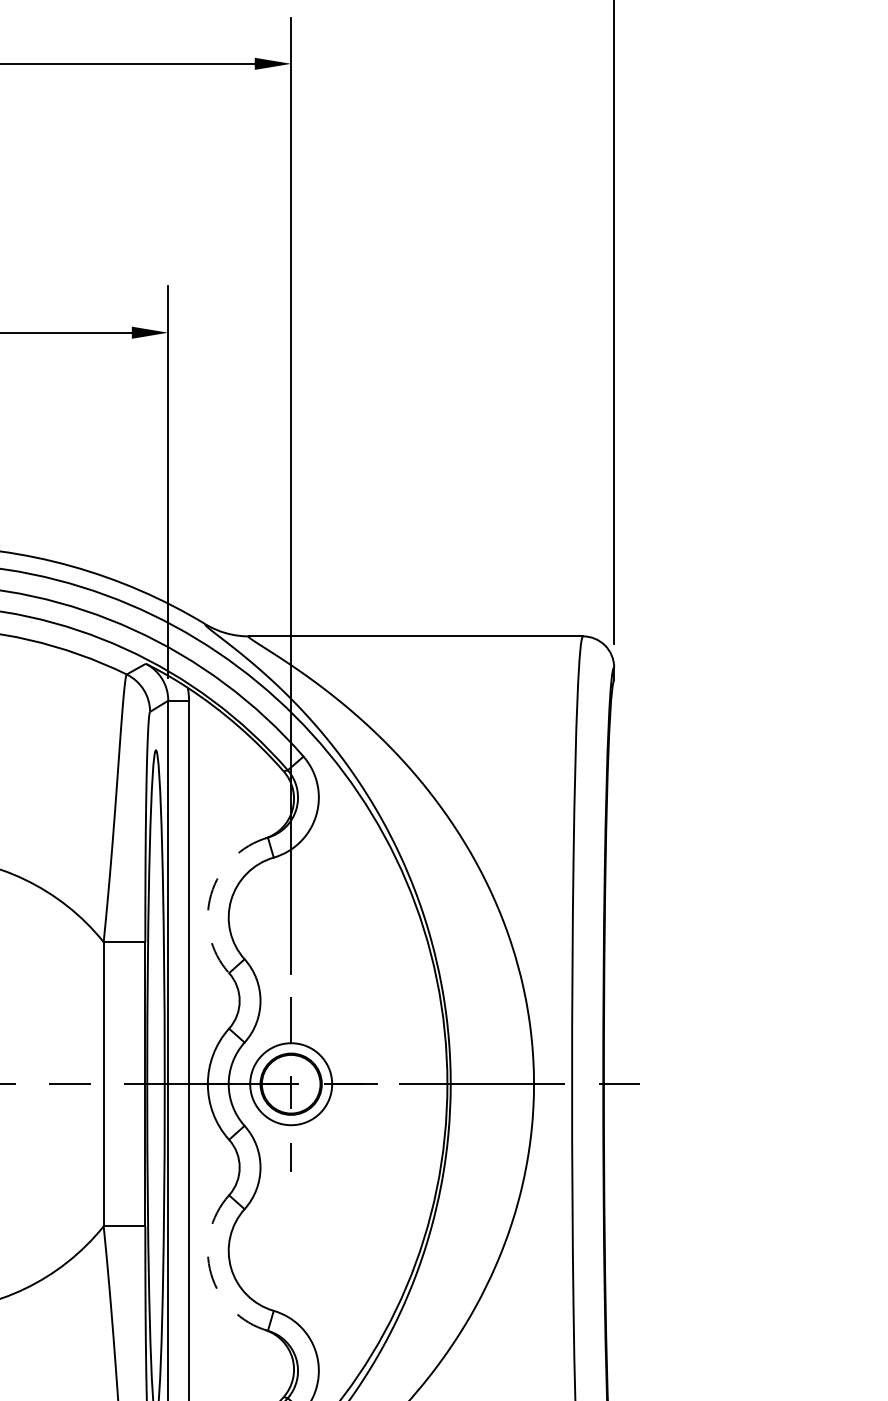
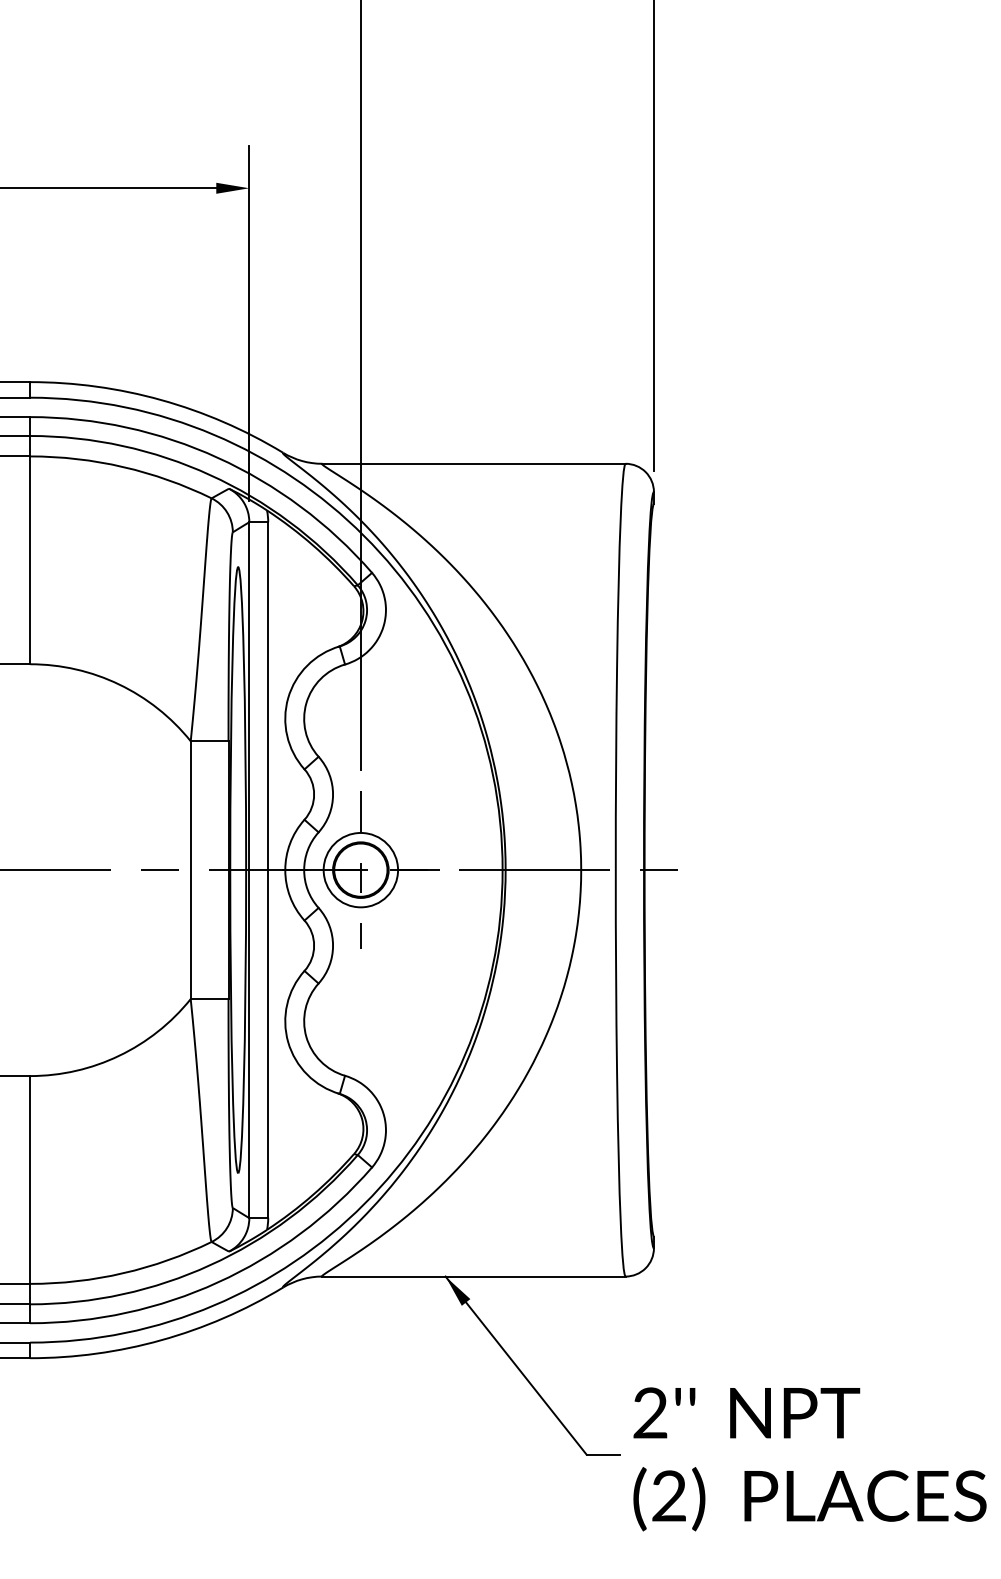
arc: (211, 895) -> (288, 698), dashed -> solid
arc: (211, 1274) -> (288, 1042), dashed -> solid

